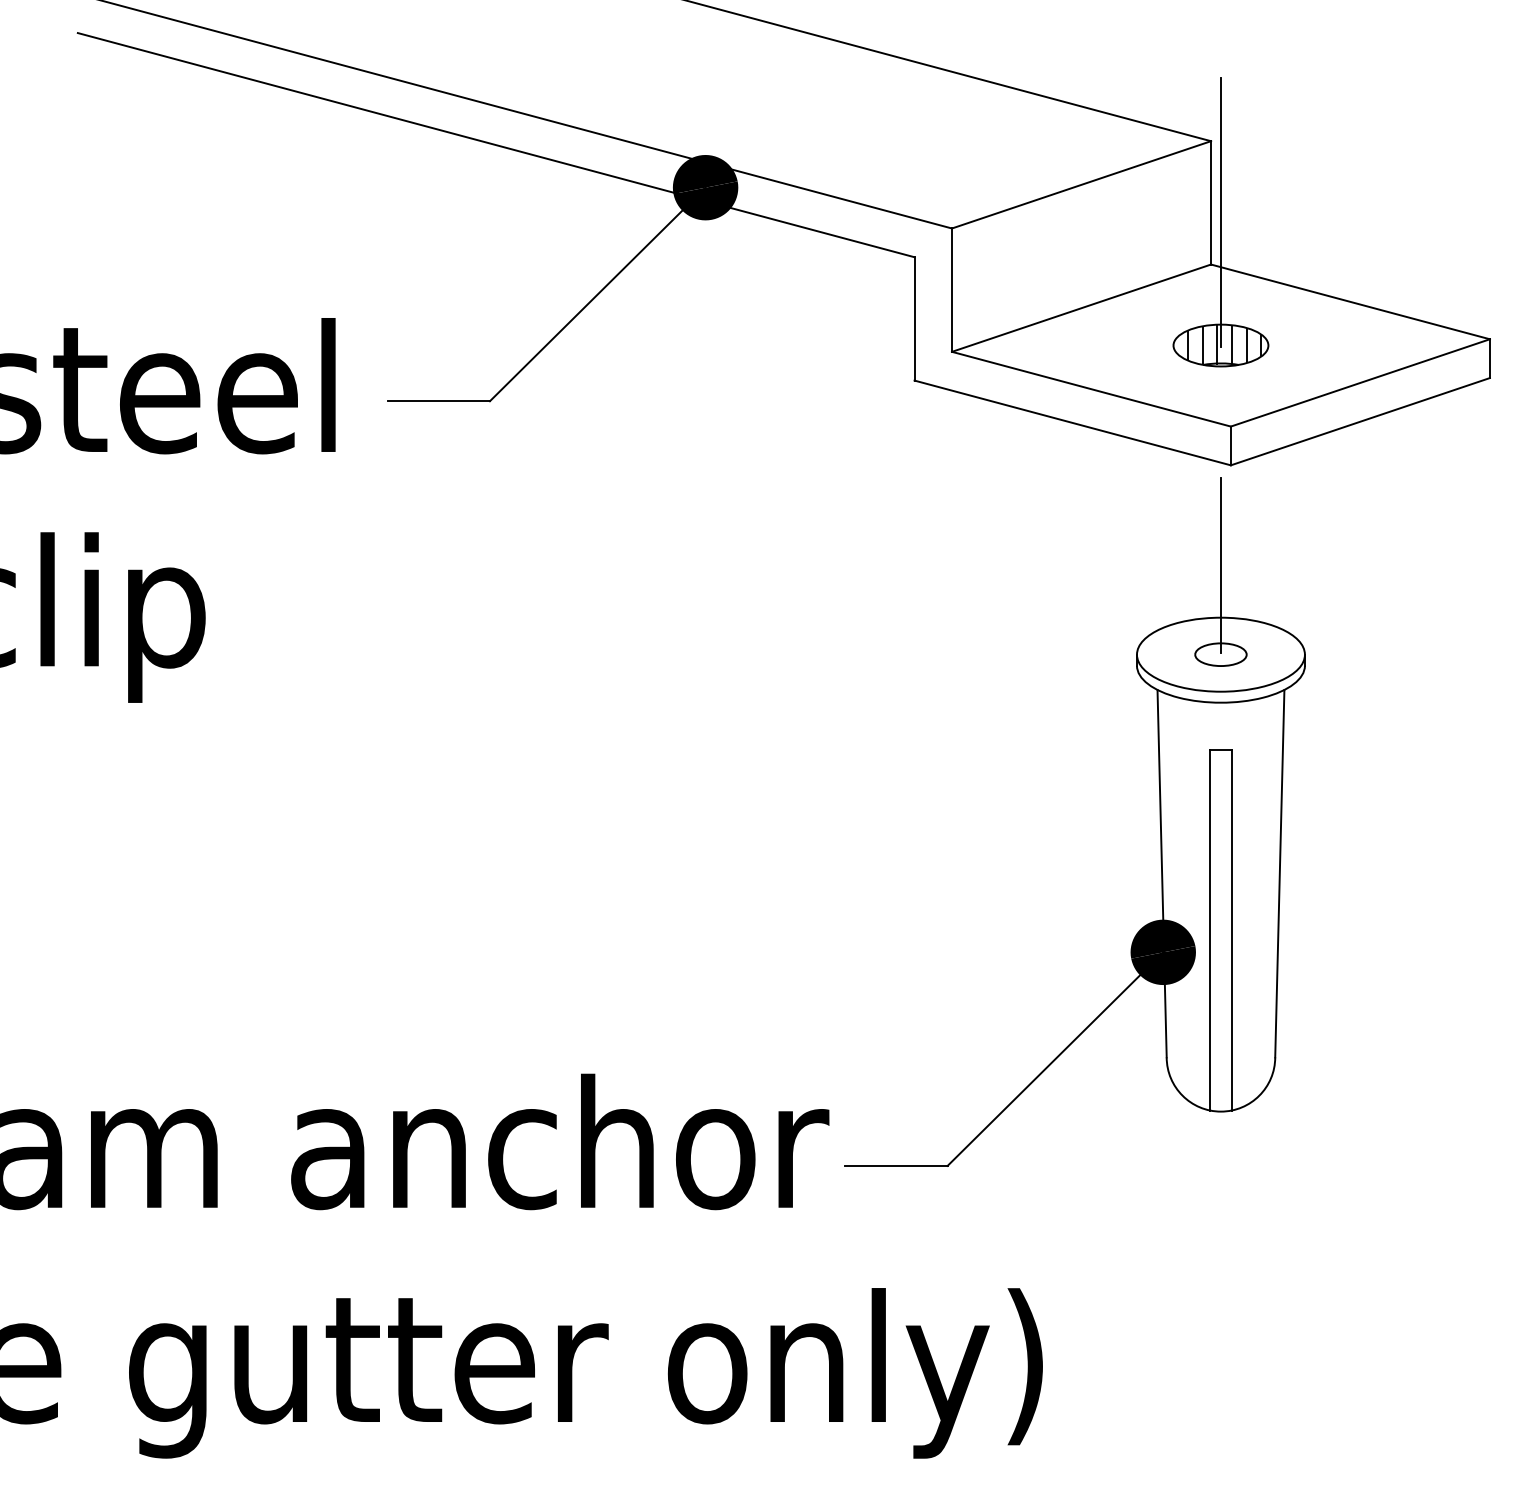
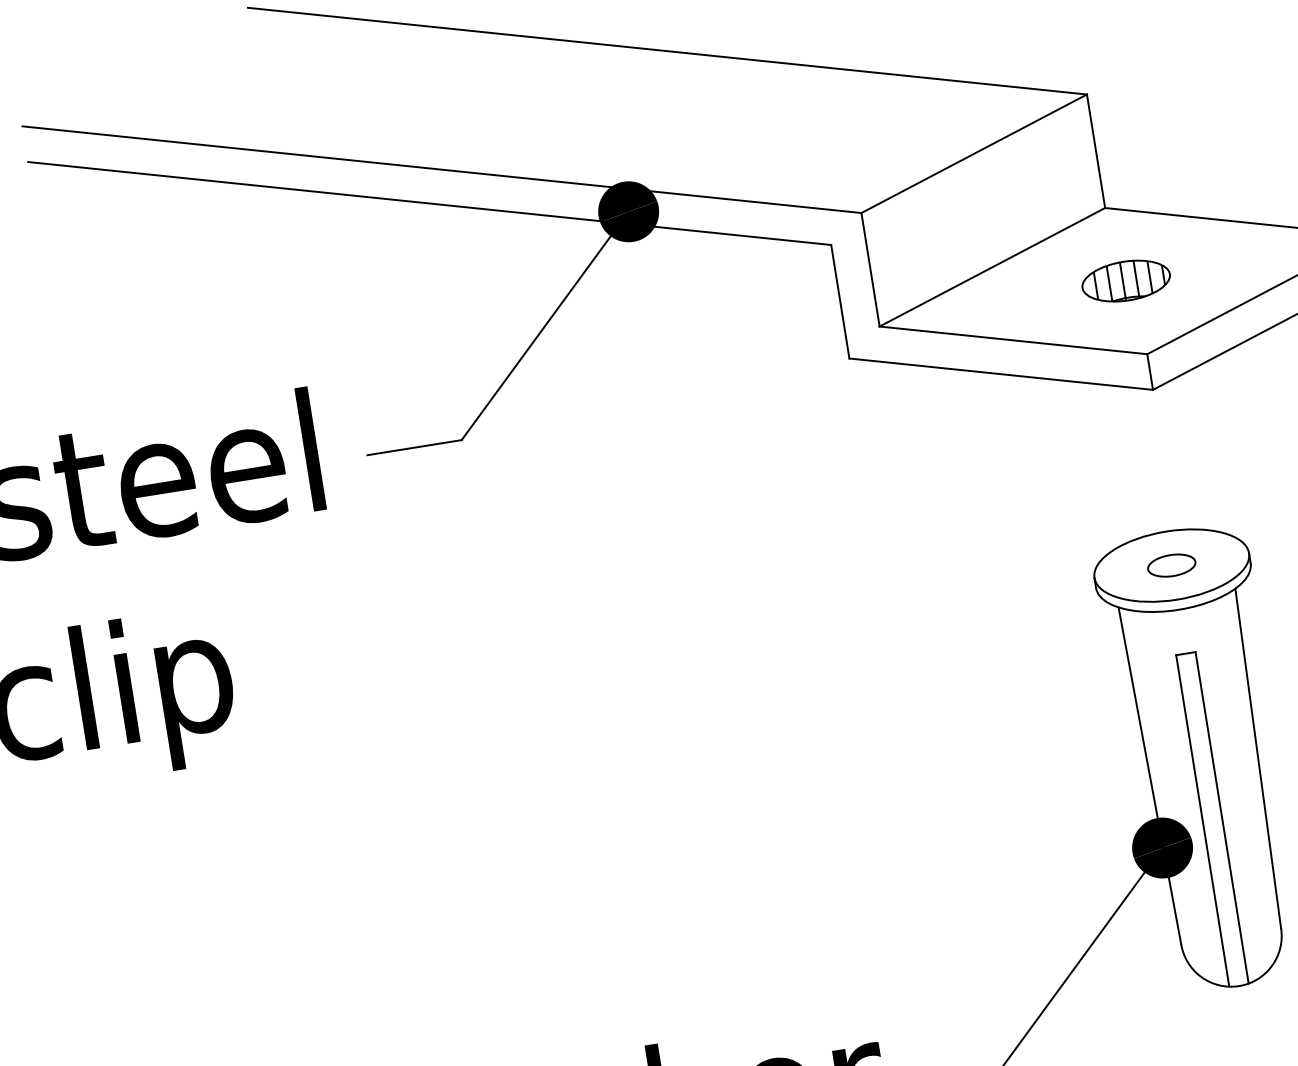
line: (1220, 212) -> (1106, 158), removed
line: (1220, 565) -> (1158, 483), removed

